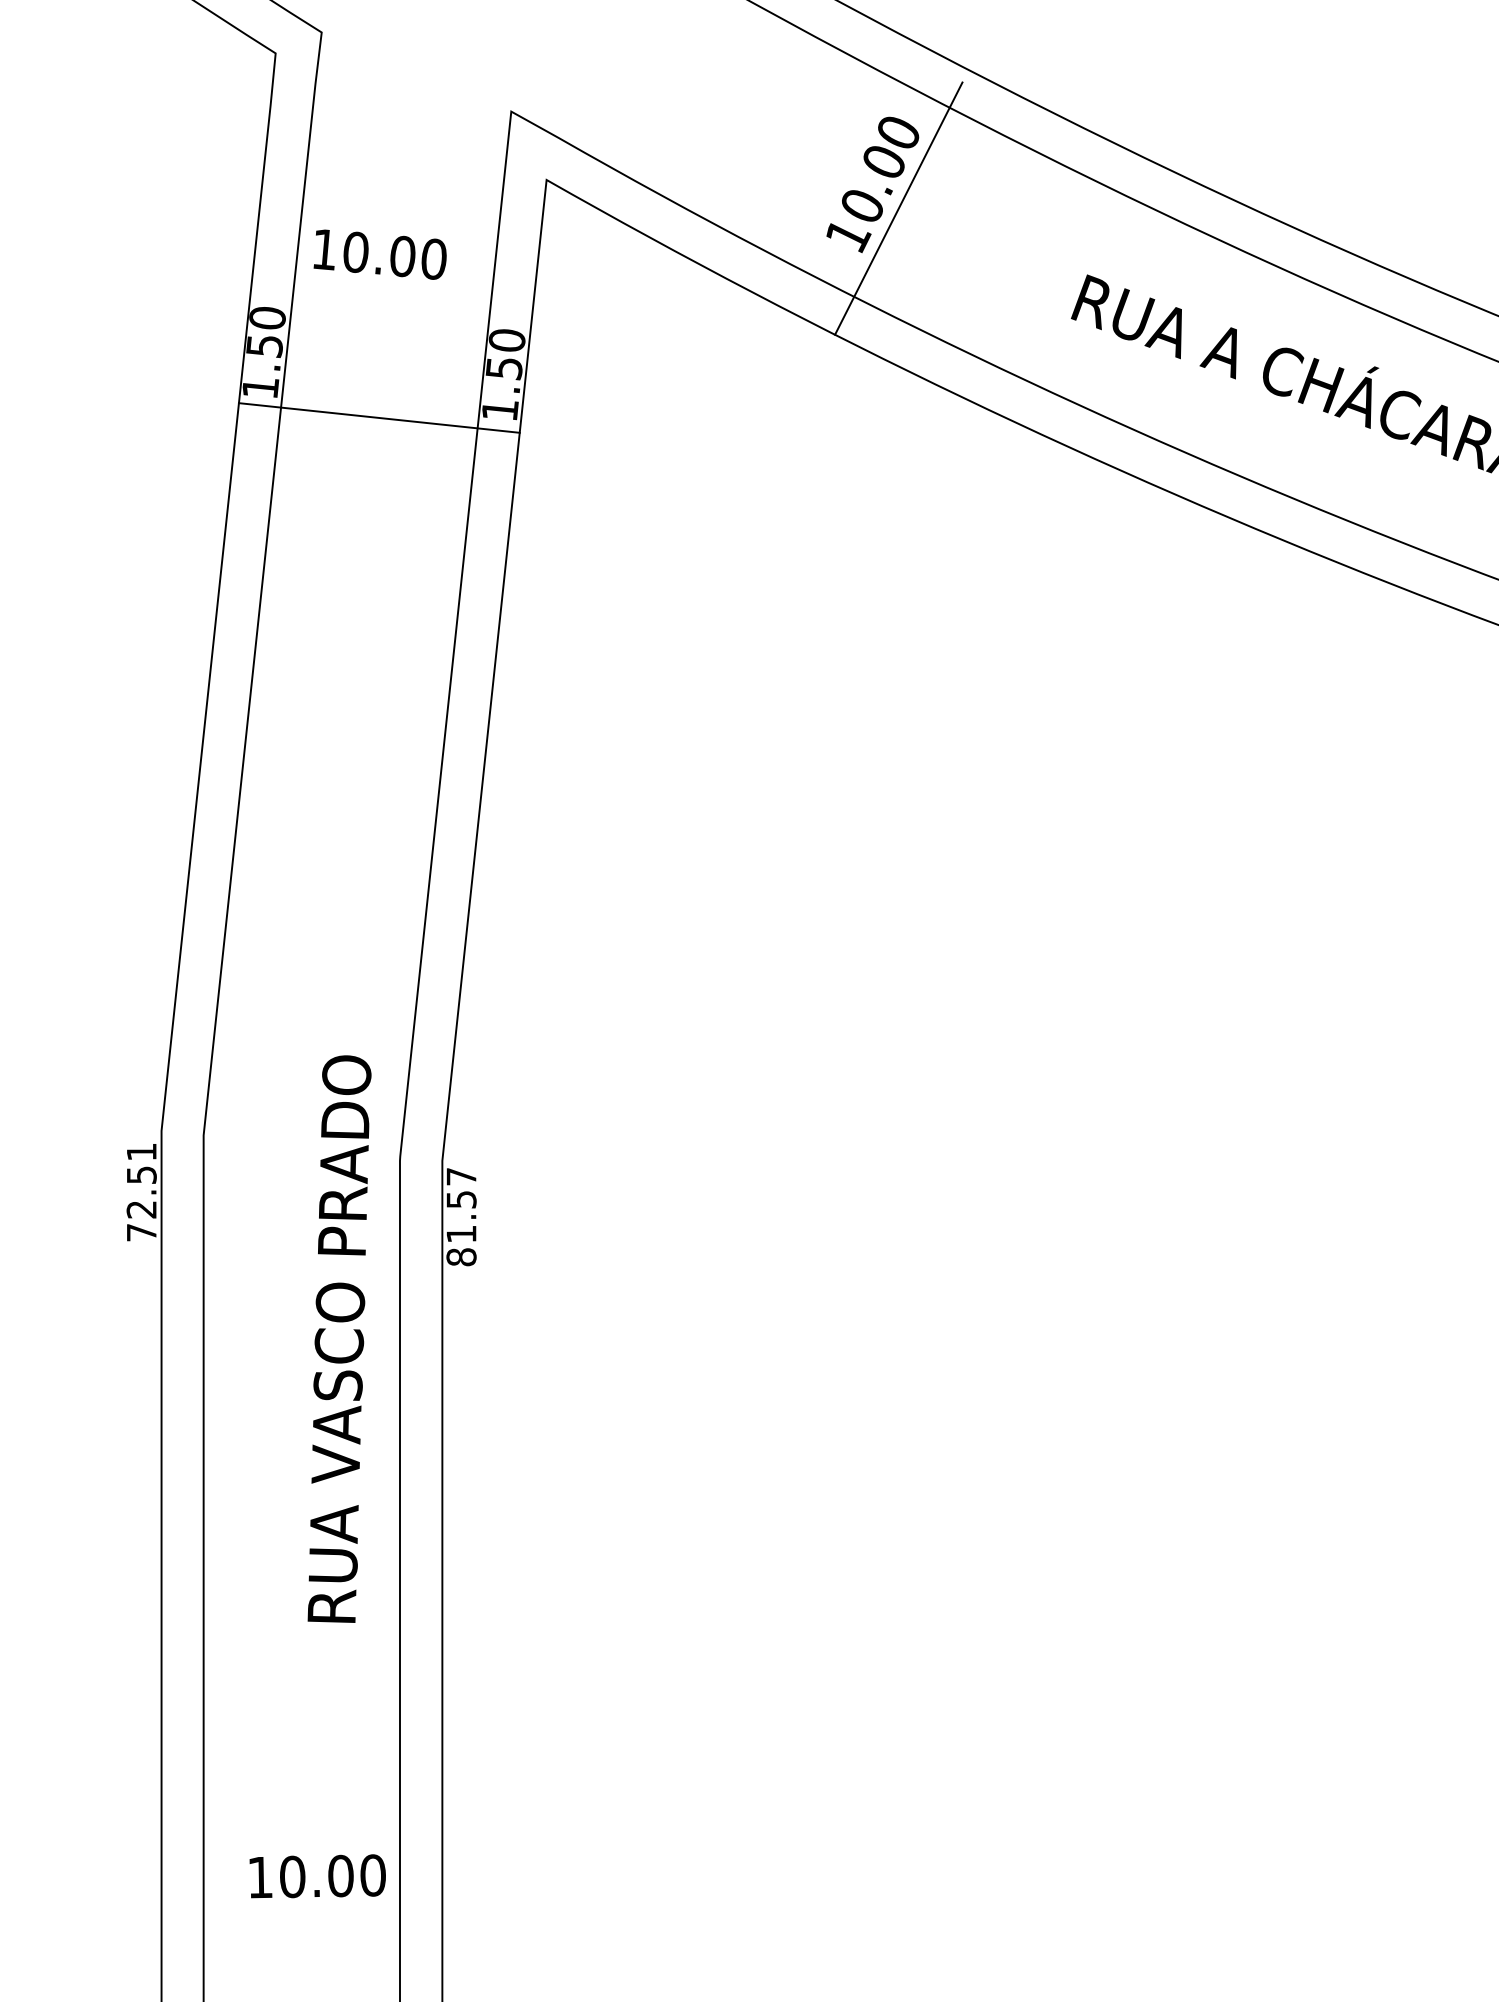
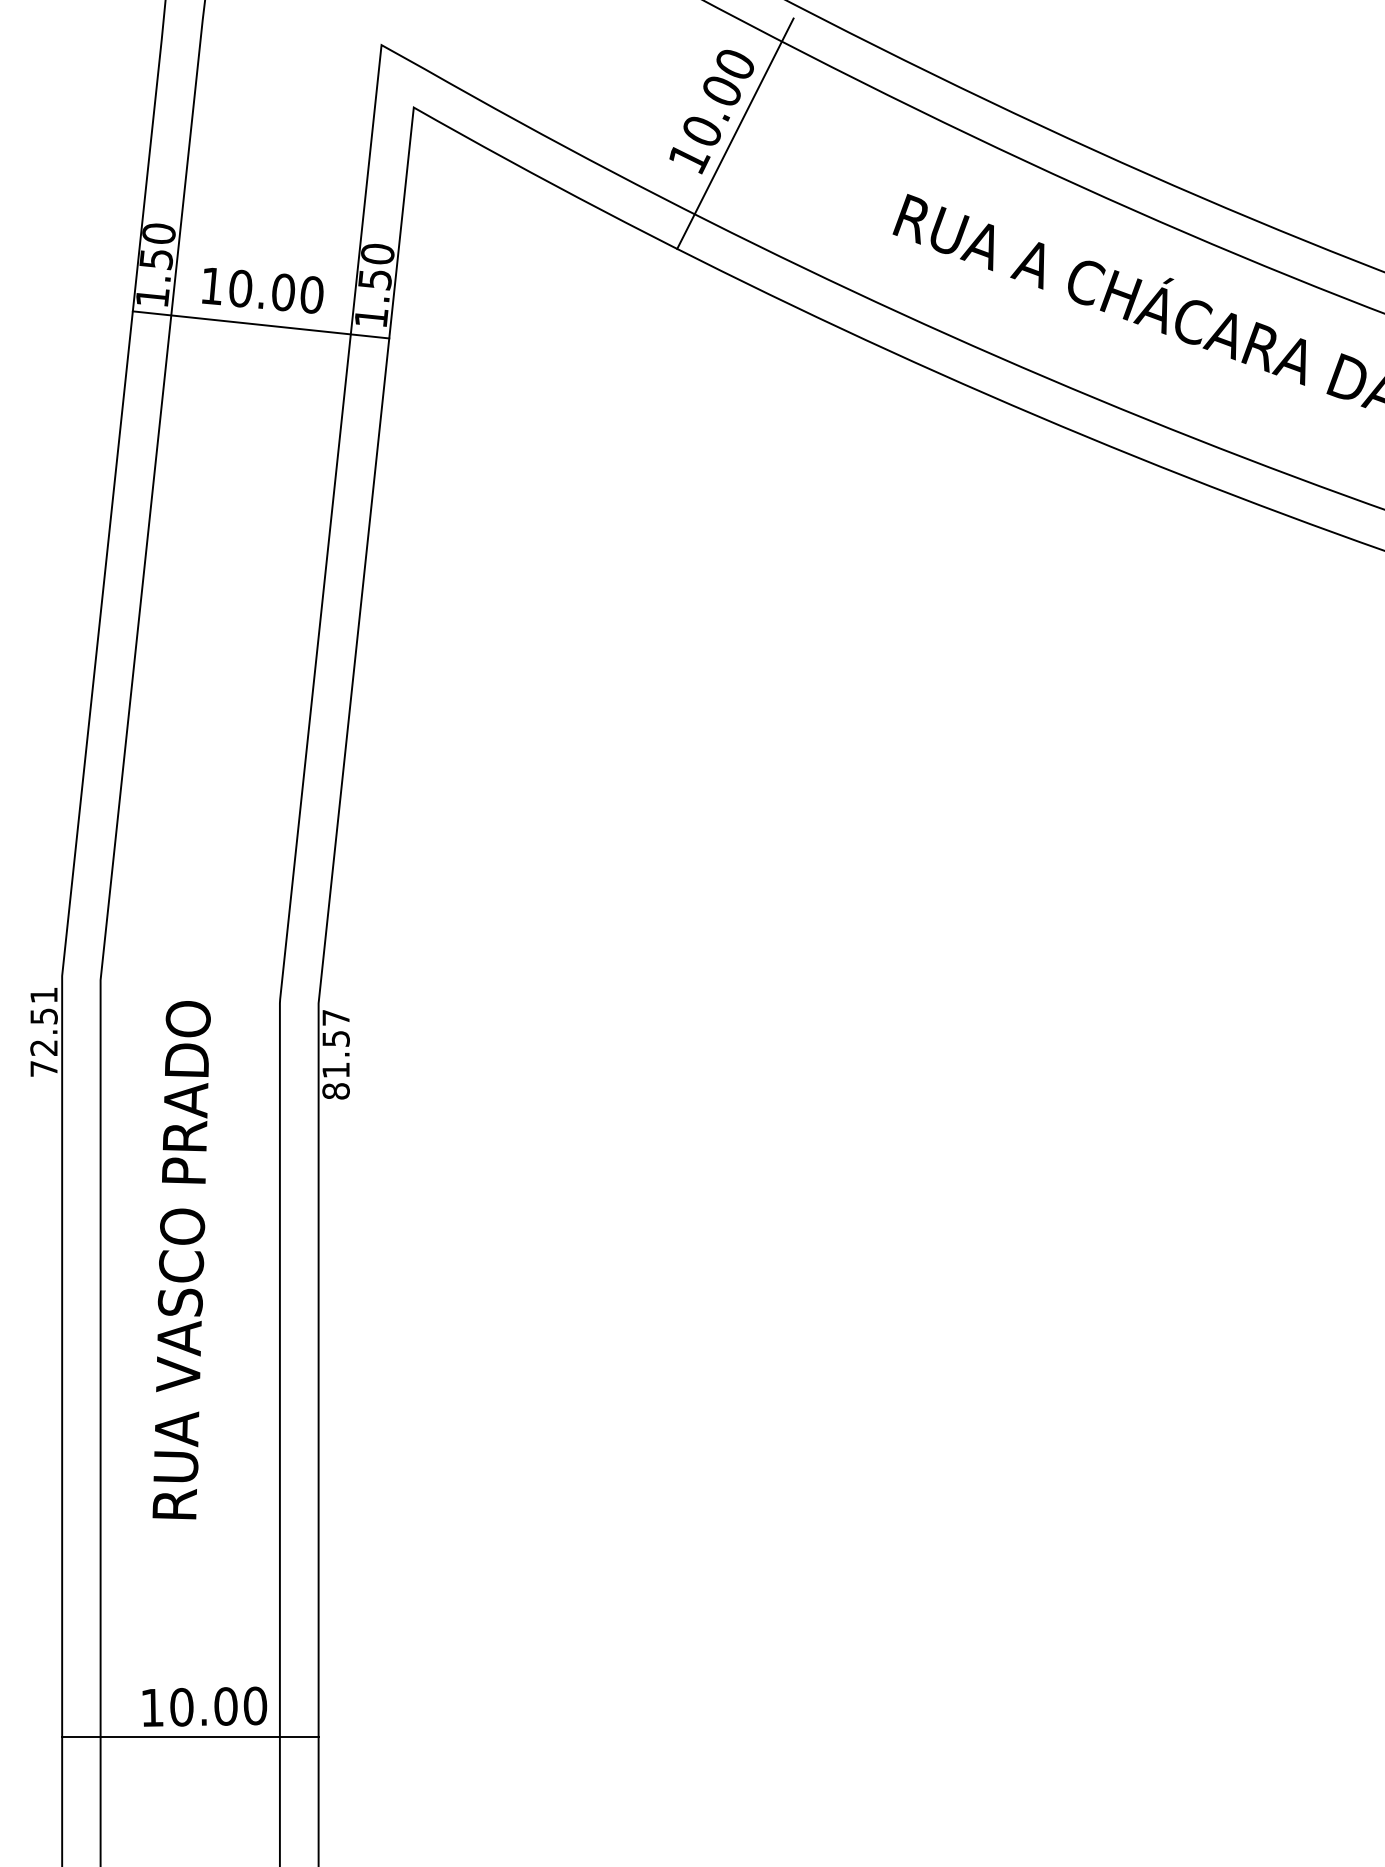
text: (379, 254) -> (262, 290), moved
text: (339, 1339) -> (181, 1260), moved
text: (317, 1876) -> (204, 1706), moved
line: (302, 1964) -> (190, 1737), added

